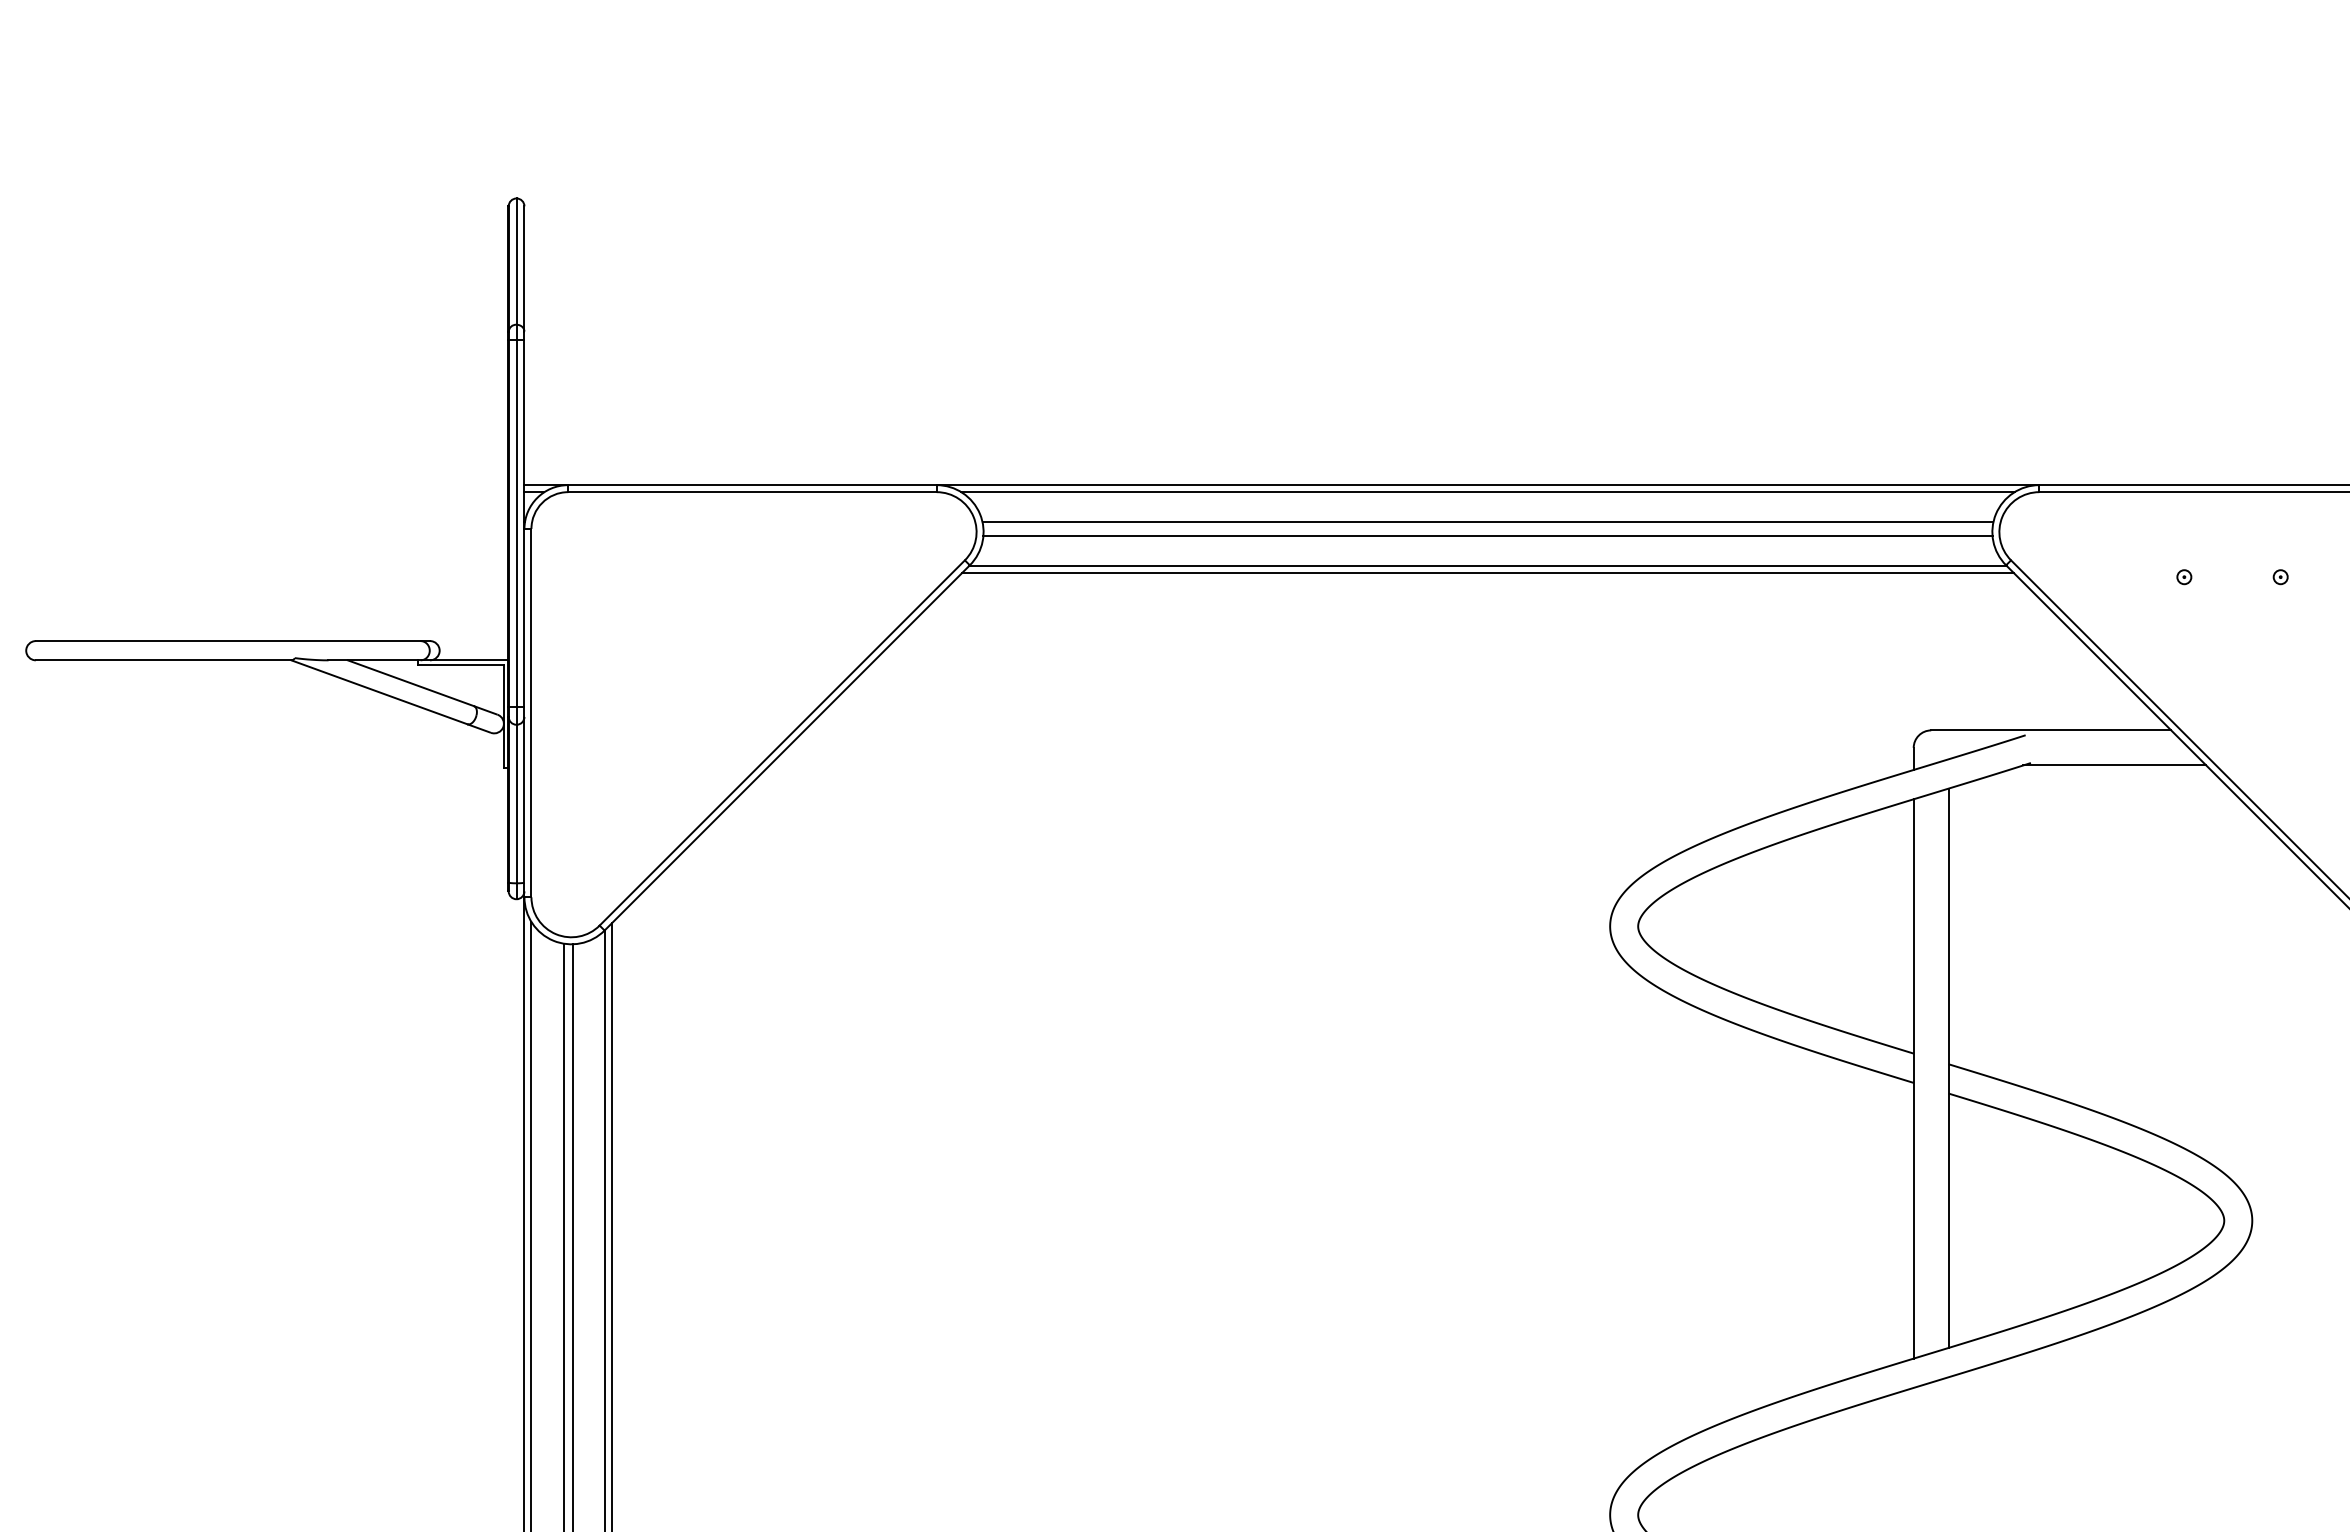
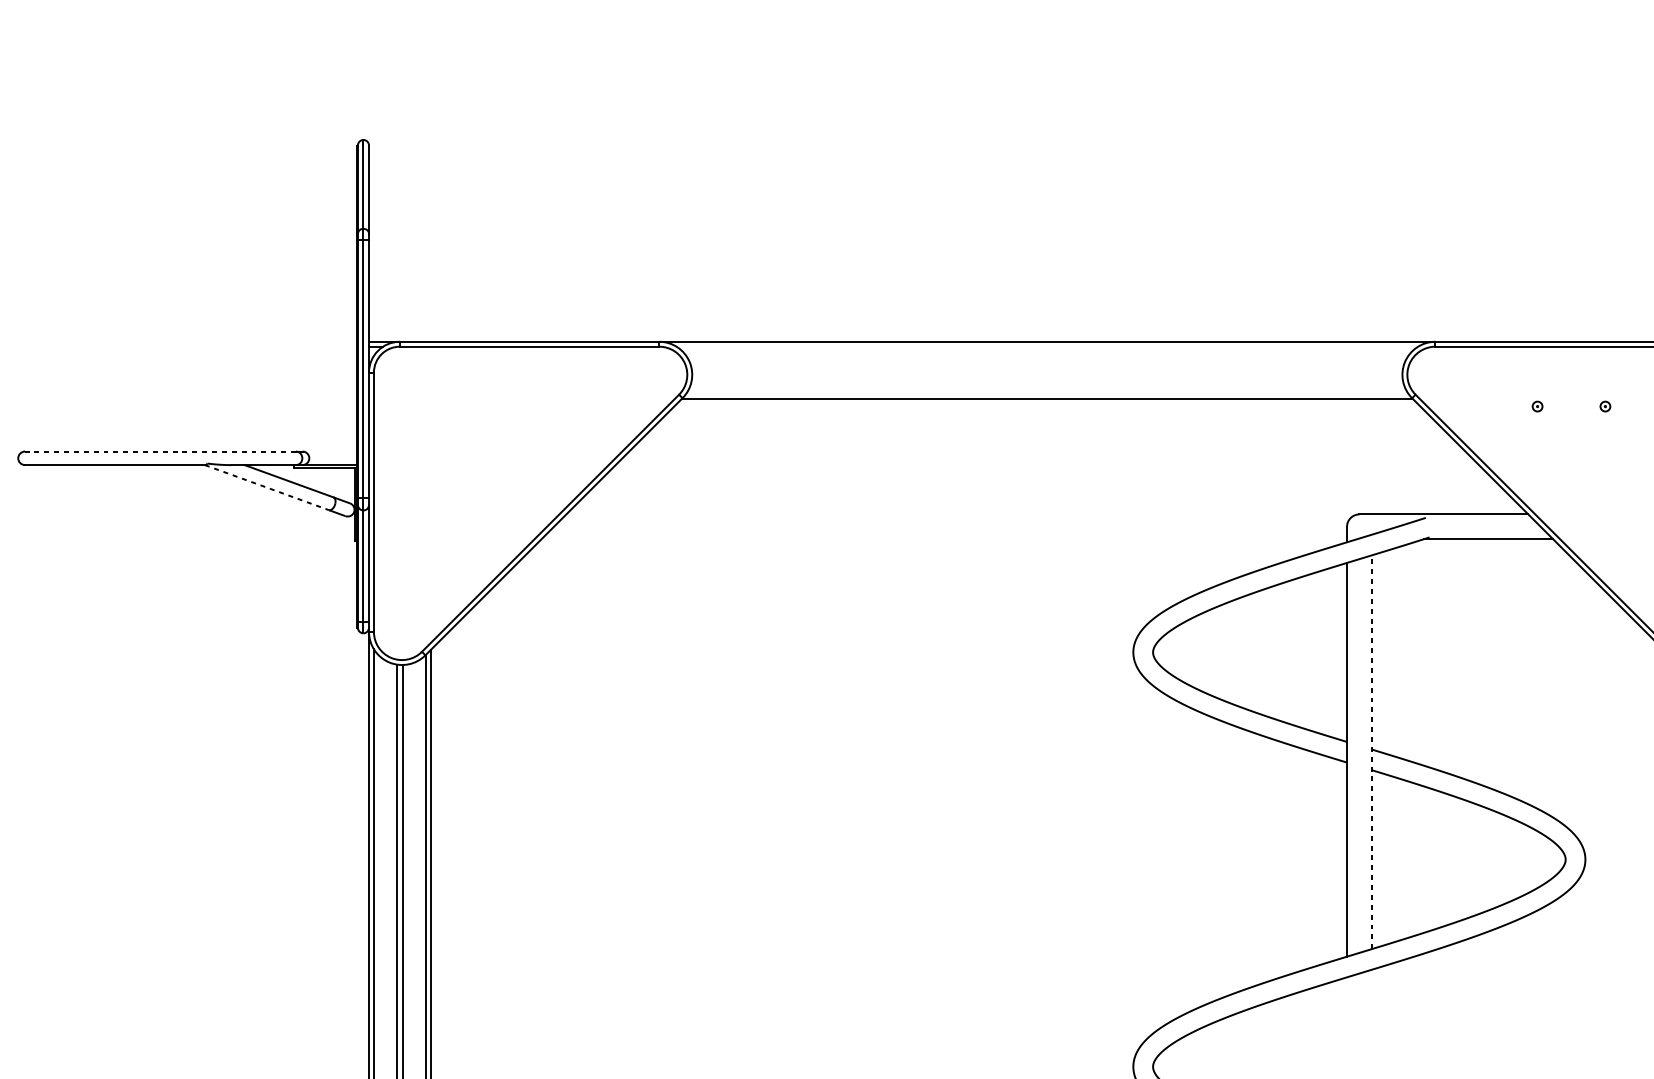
line: (1487, 492) -> (1047, 346), removed
line: (1487, 521) -> (1047, 367), removed
line: (1487, 535) -> (1047, 377), removed
line: (1487, 572) -> (1047, 403), removed
line: (227, 641) -> (159, 451), solid -> dashed
line: (379, 692) -> (266, 487), solid -> dashed
line: (1948, 1068) -> (1371, 752), solid -> dashed

